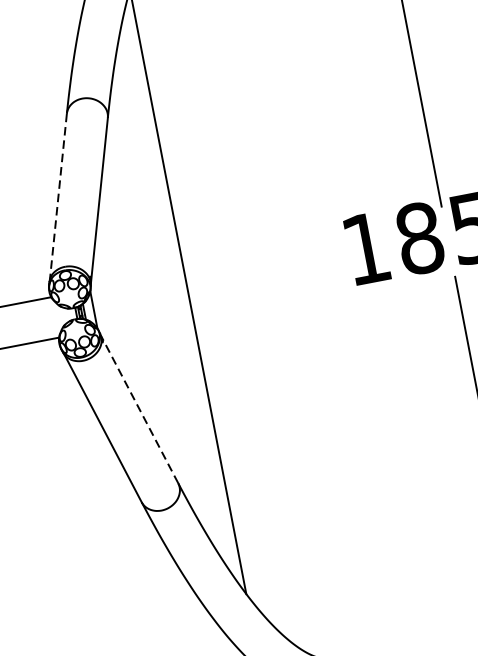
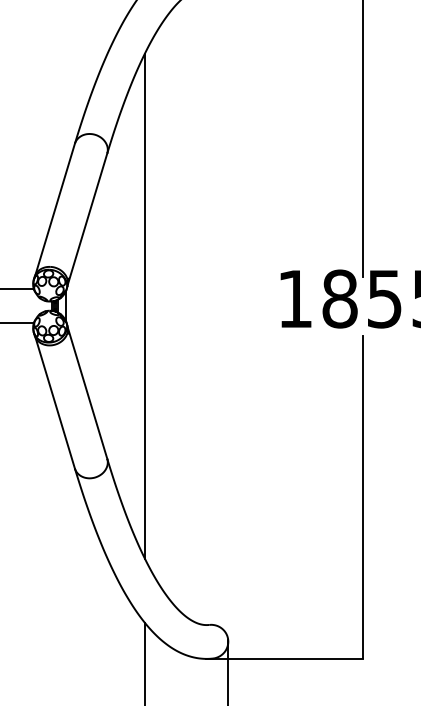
line: (58, 196) -> (55, 209), dashed -> solid
line: (139, 408) -> (87, 392), dashed -> solid

